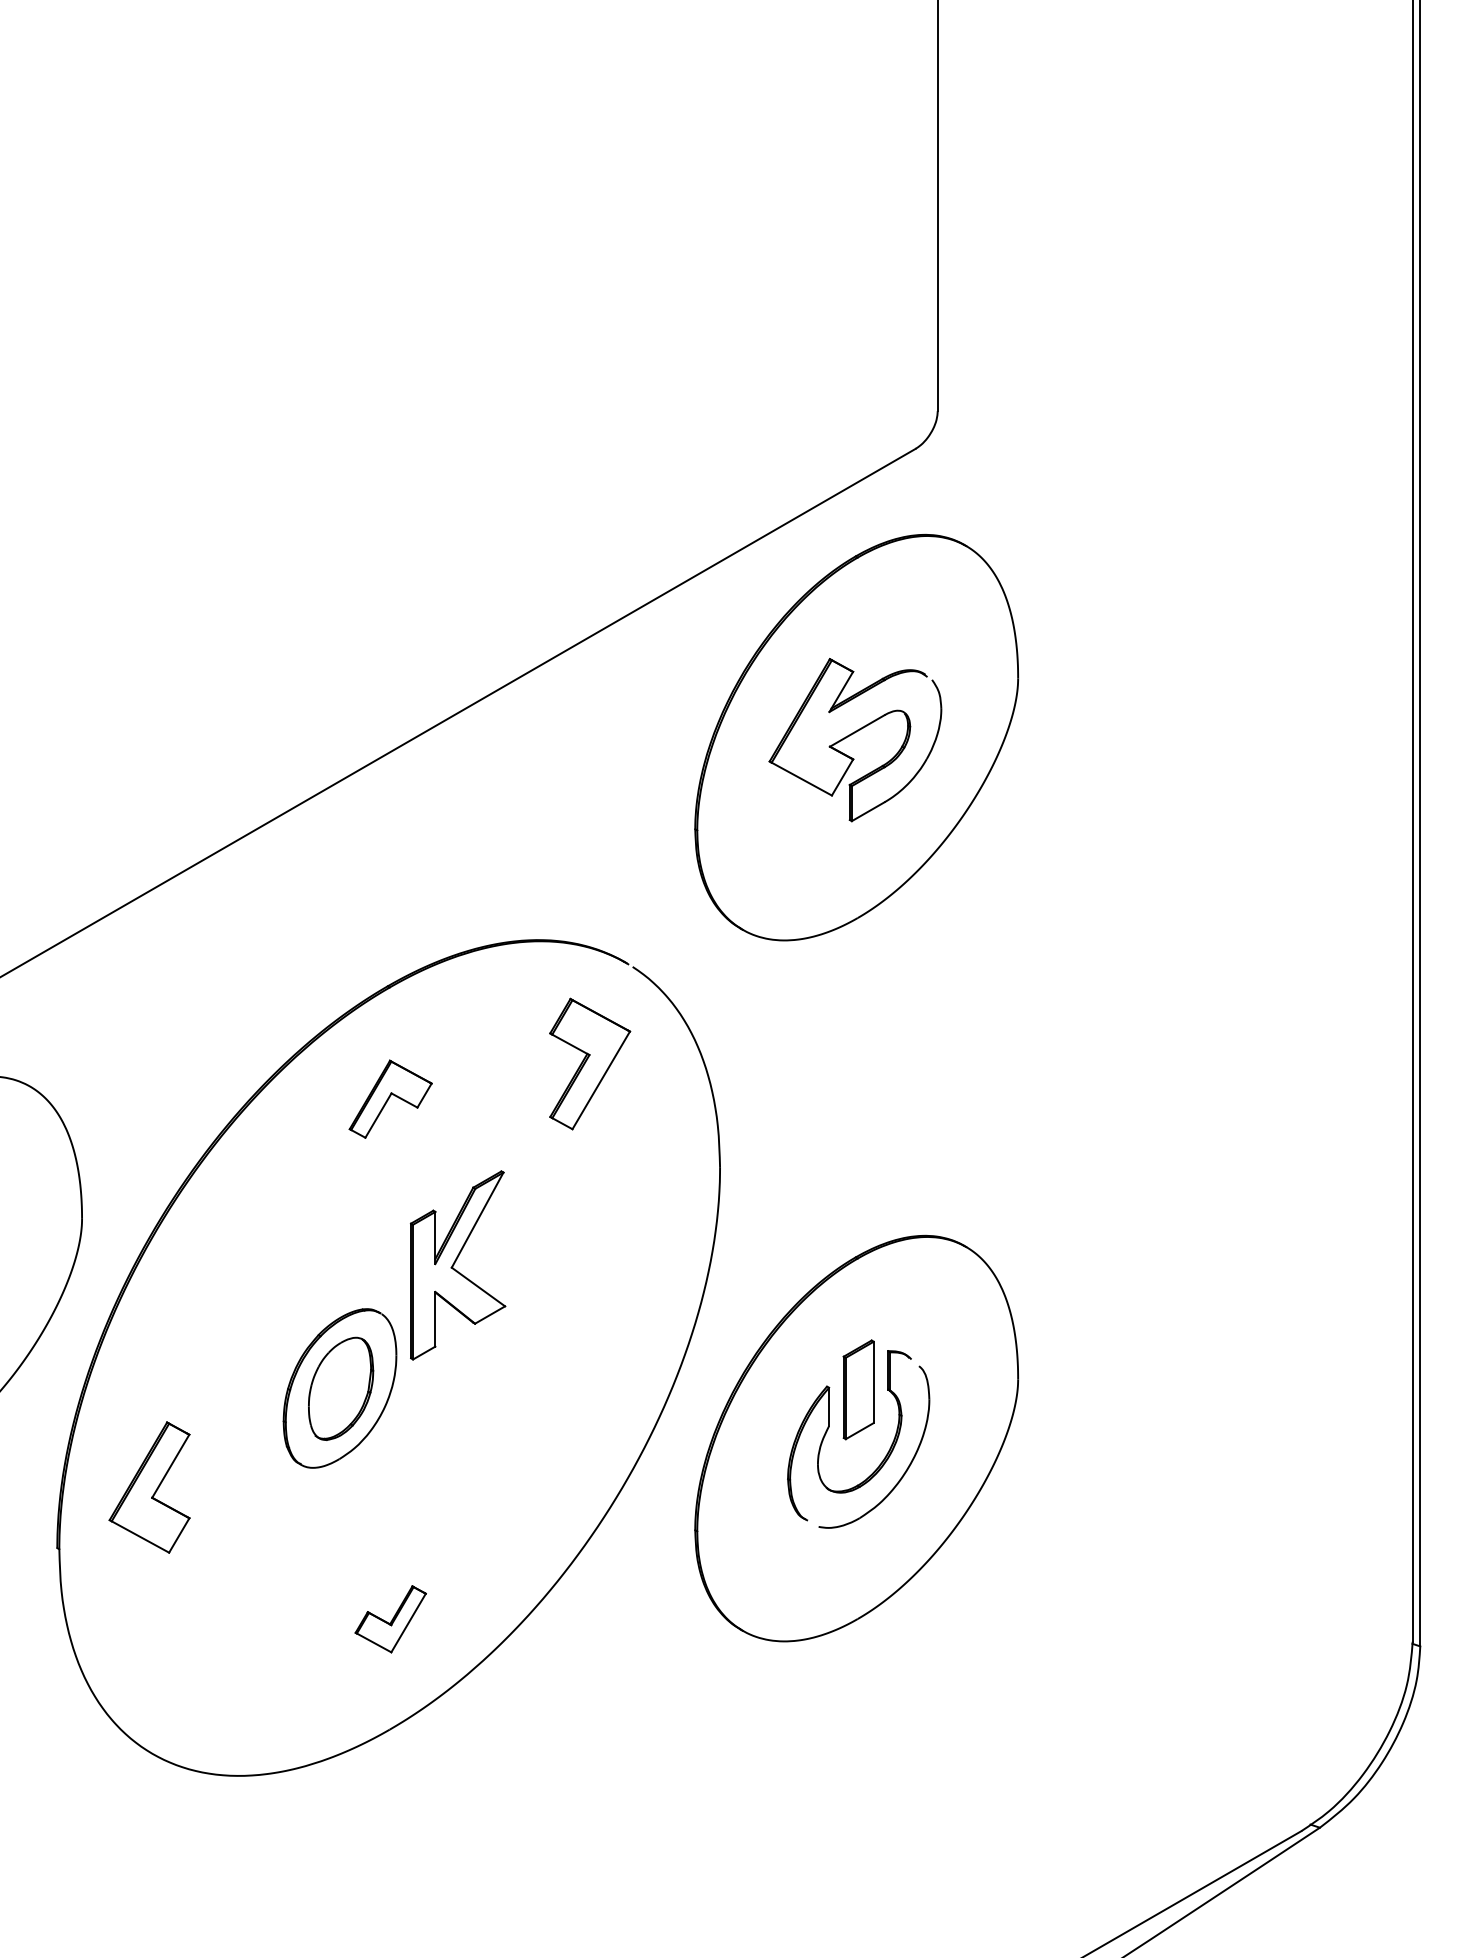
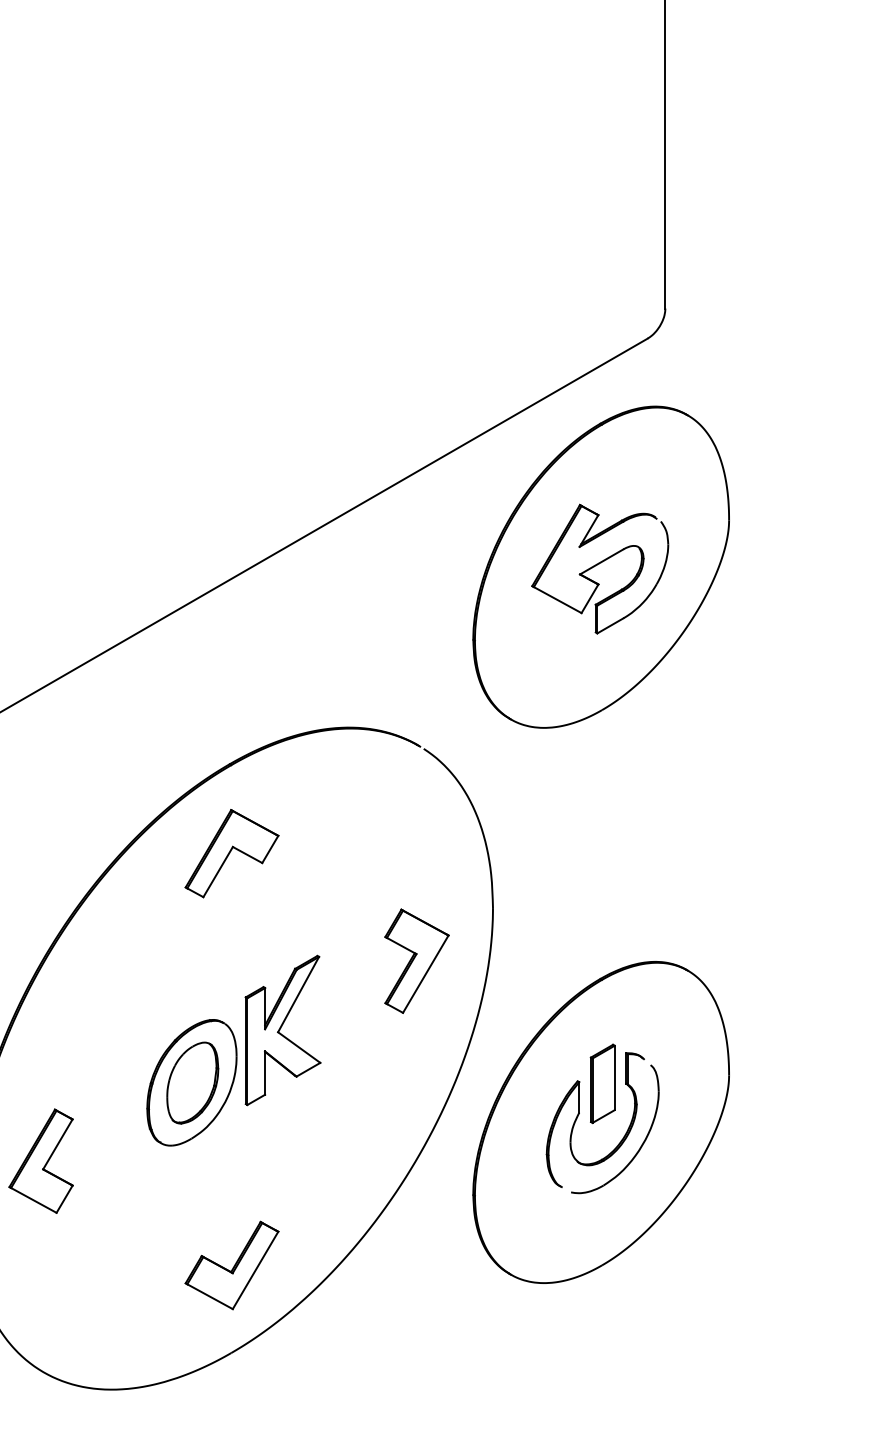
part: (590, 1063) -> (417, 960), moved
part: (390, 1099) -> (231, 853), size x1.43
part: (457, 1265) -> (282, 1030), moved
part: (390, 1619) -> (231, 1265), size x1.67

